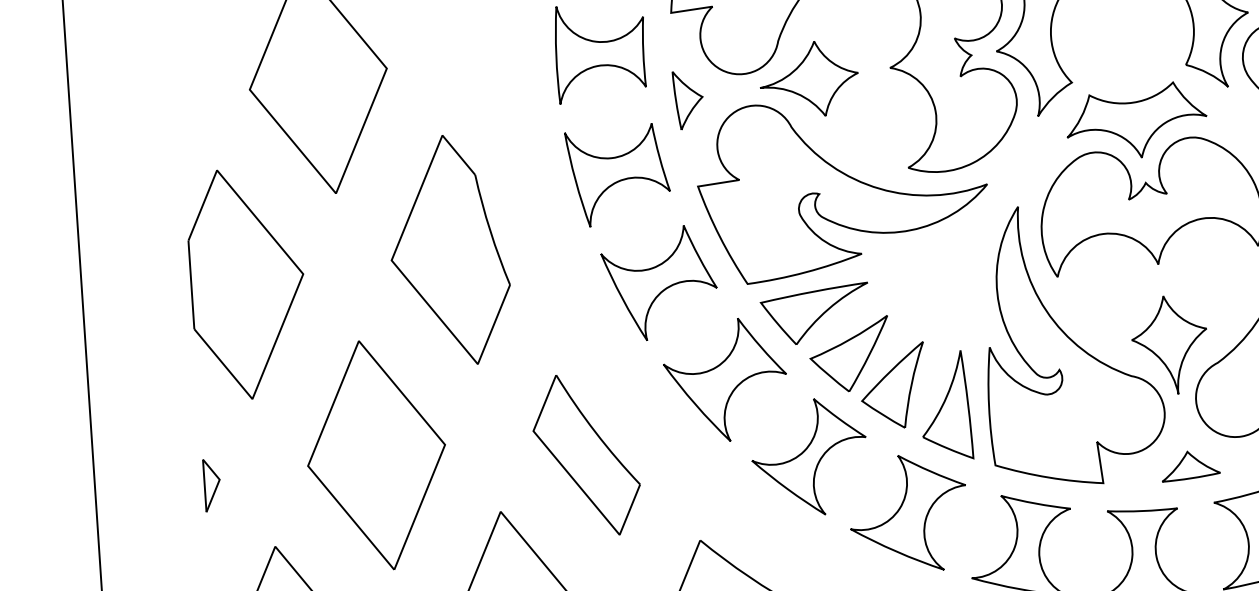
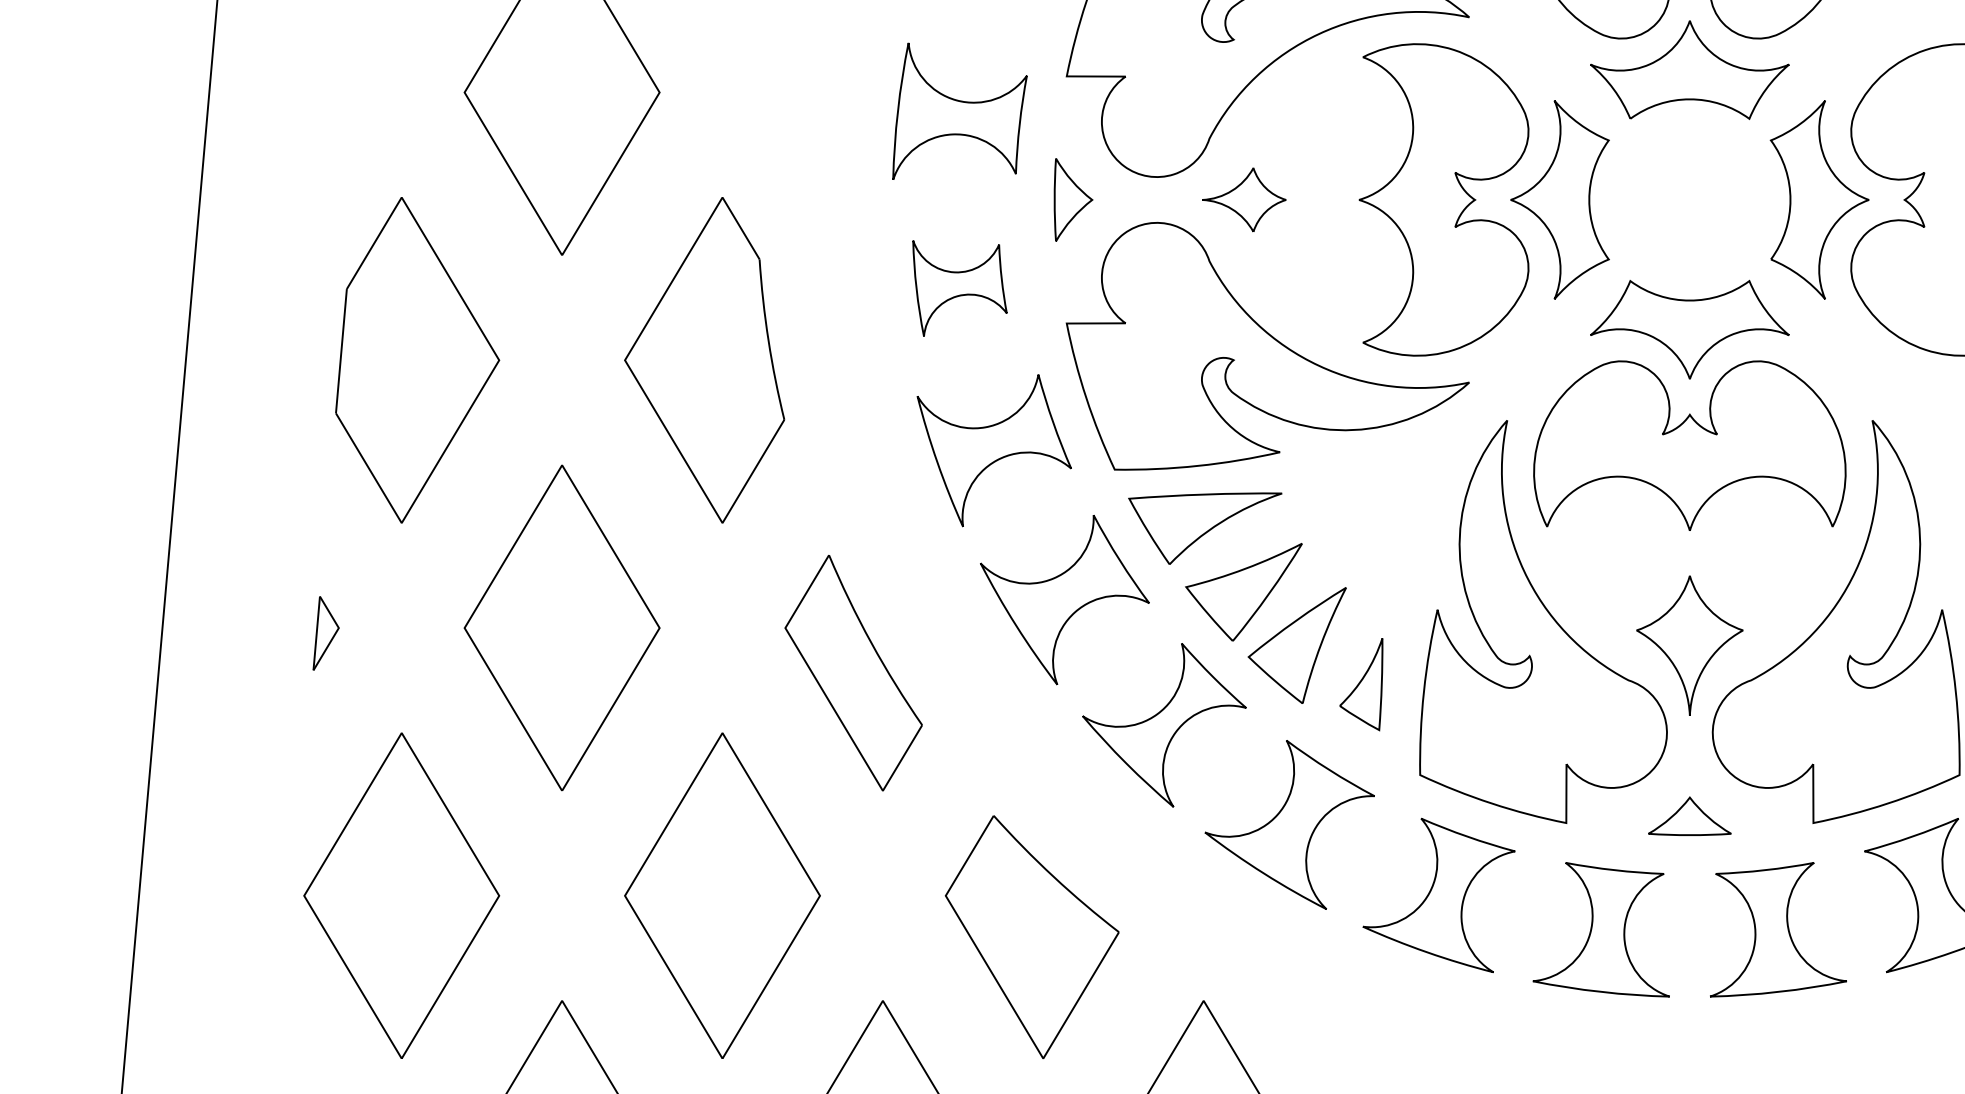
part: (809, 80) -> (1244, 199), size x0.6
part: (618, 173) -> (959, 288), size x0.7
part: (944, 408) -> (1361, 684), size x0.6

